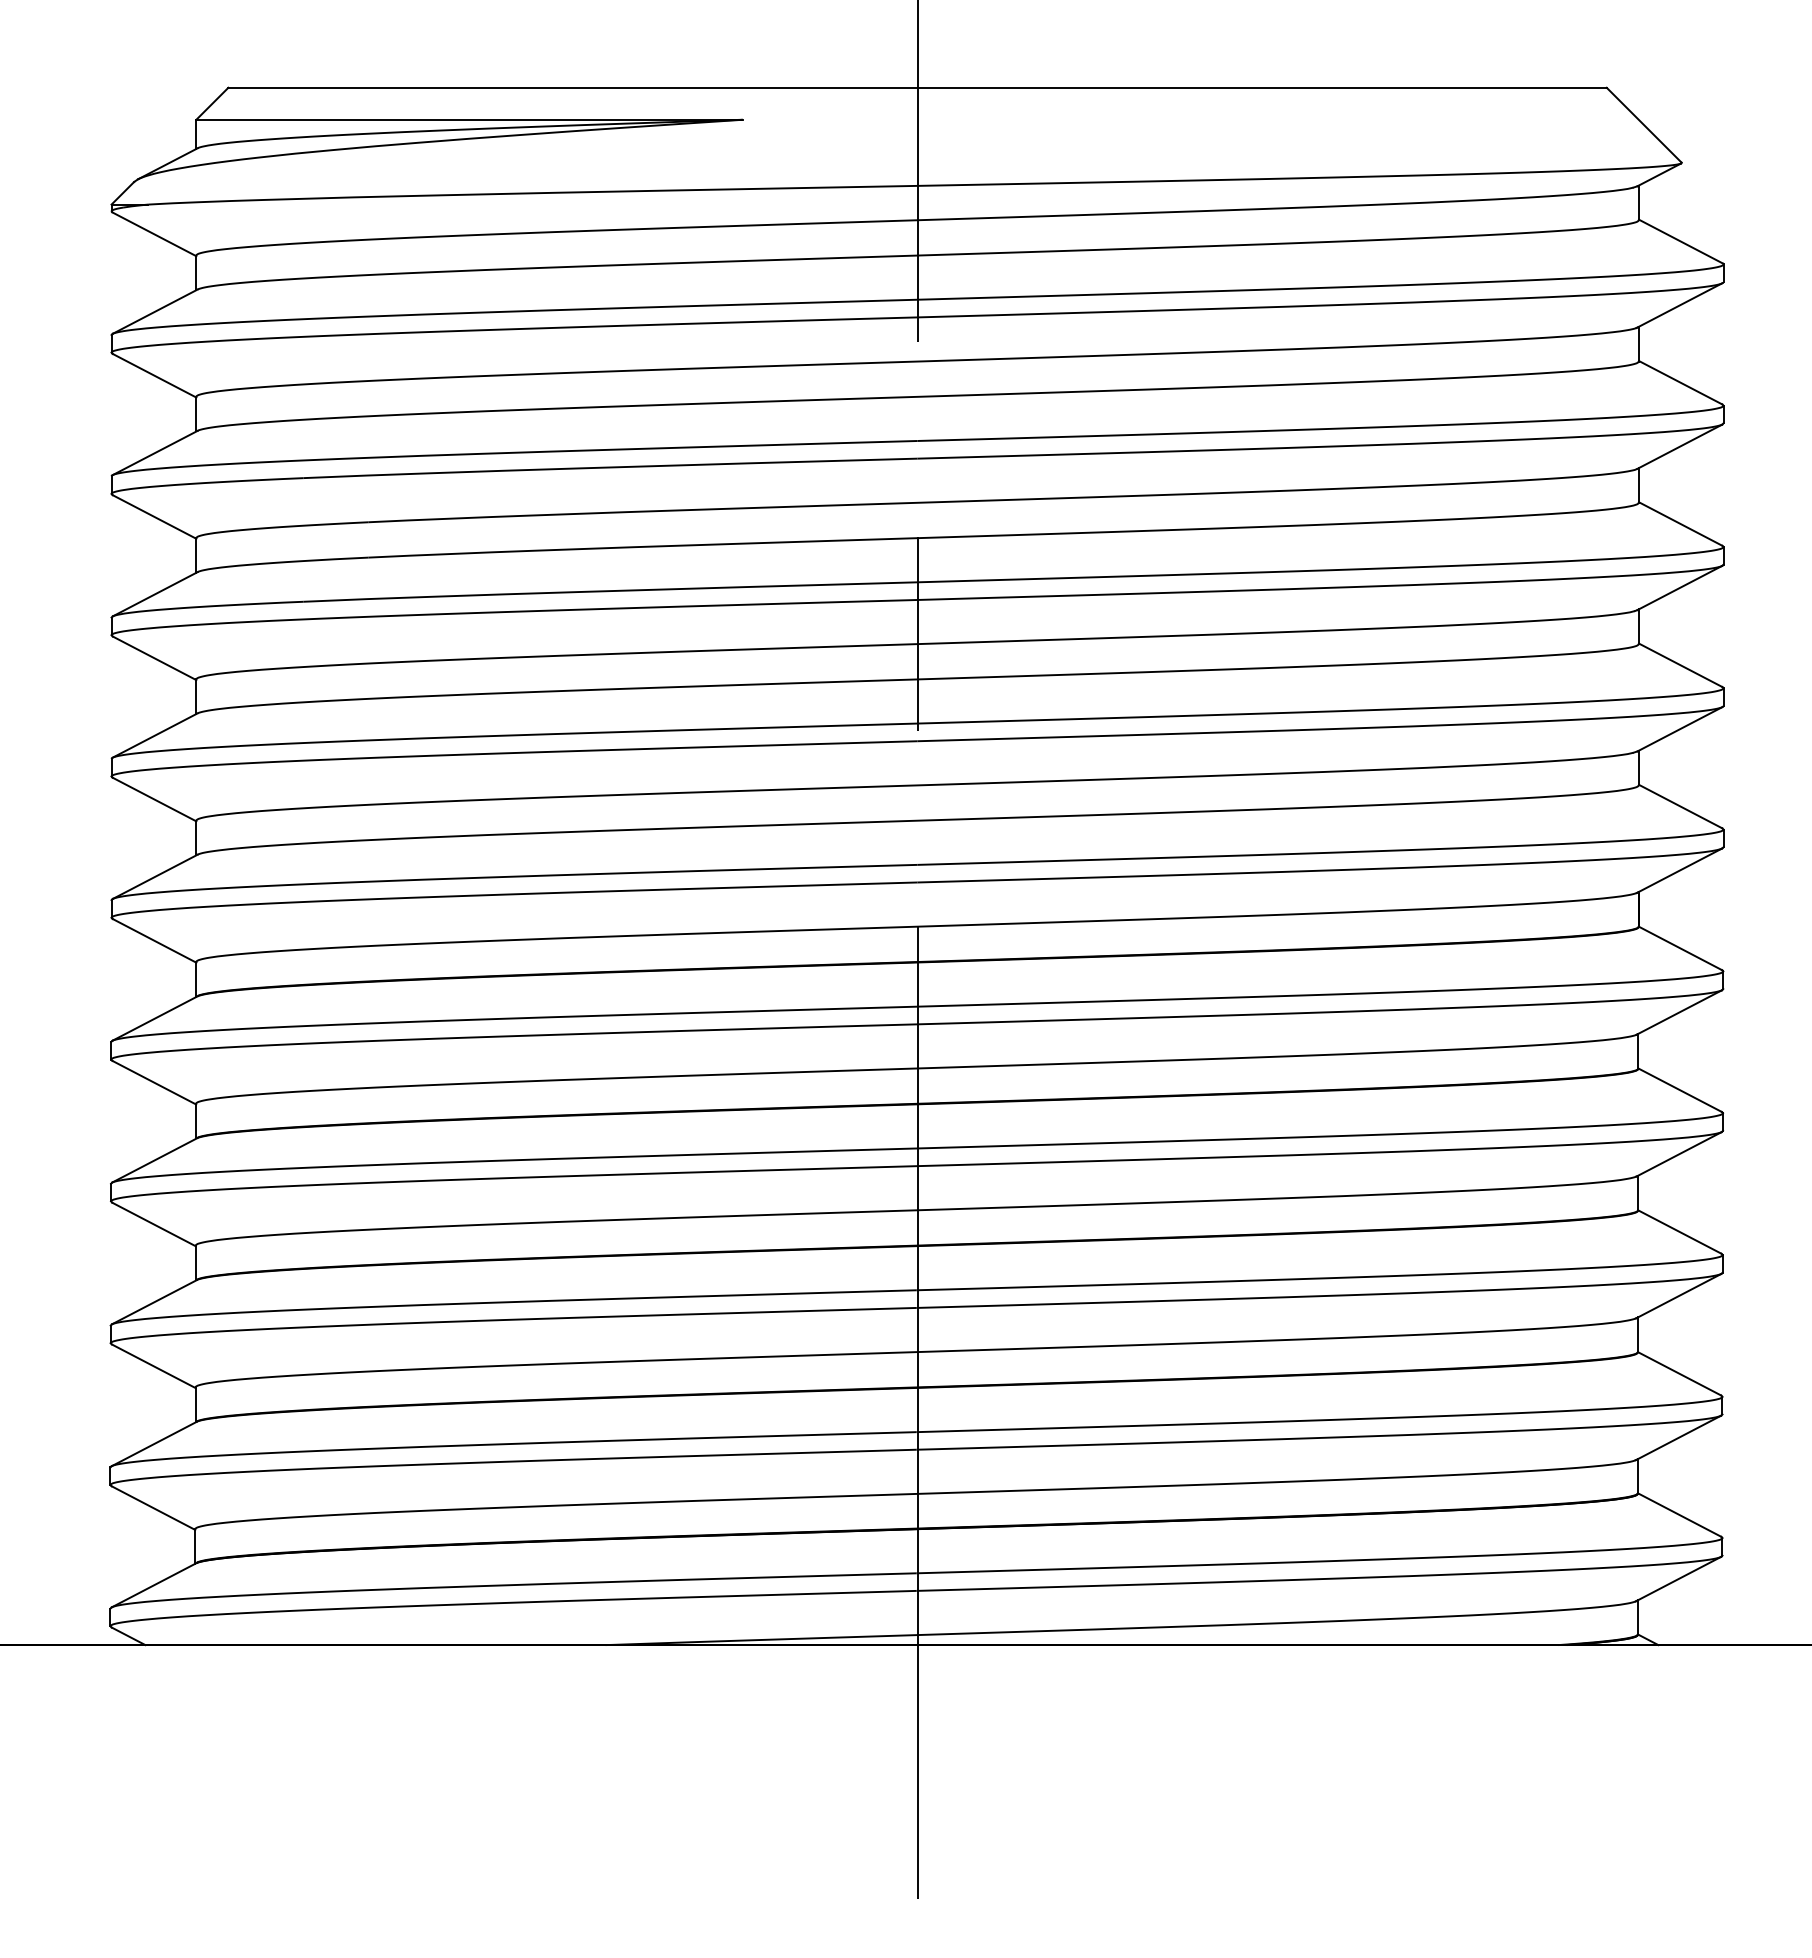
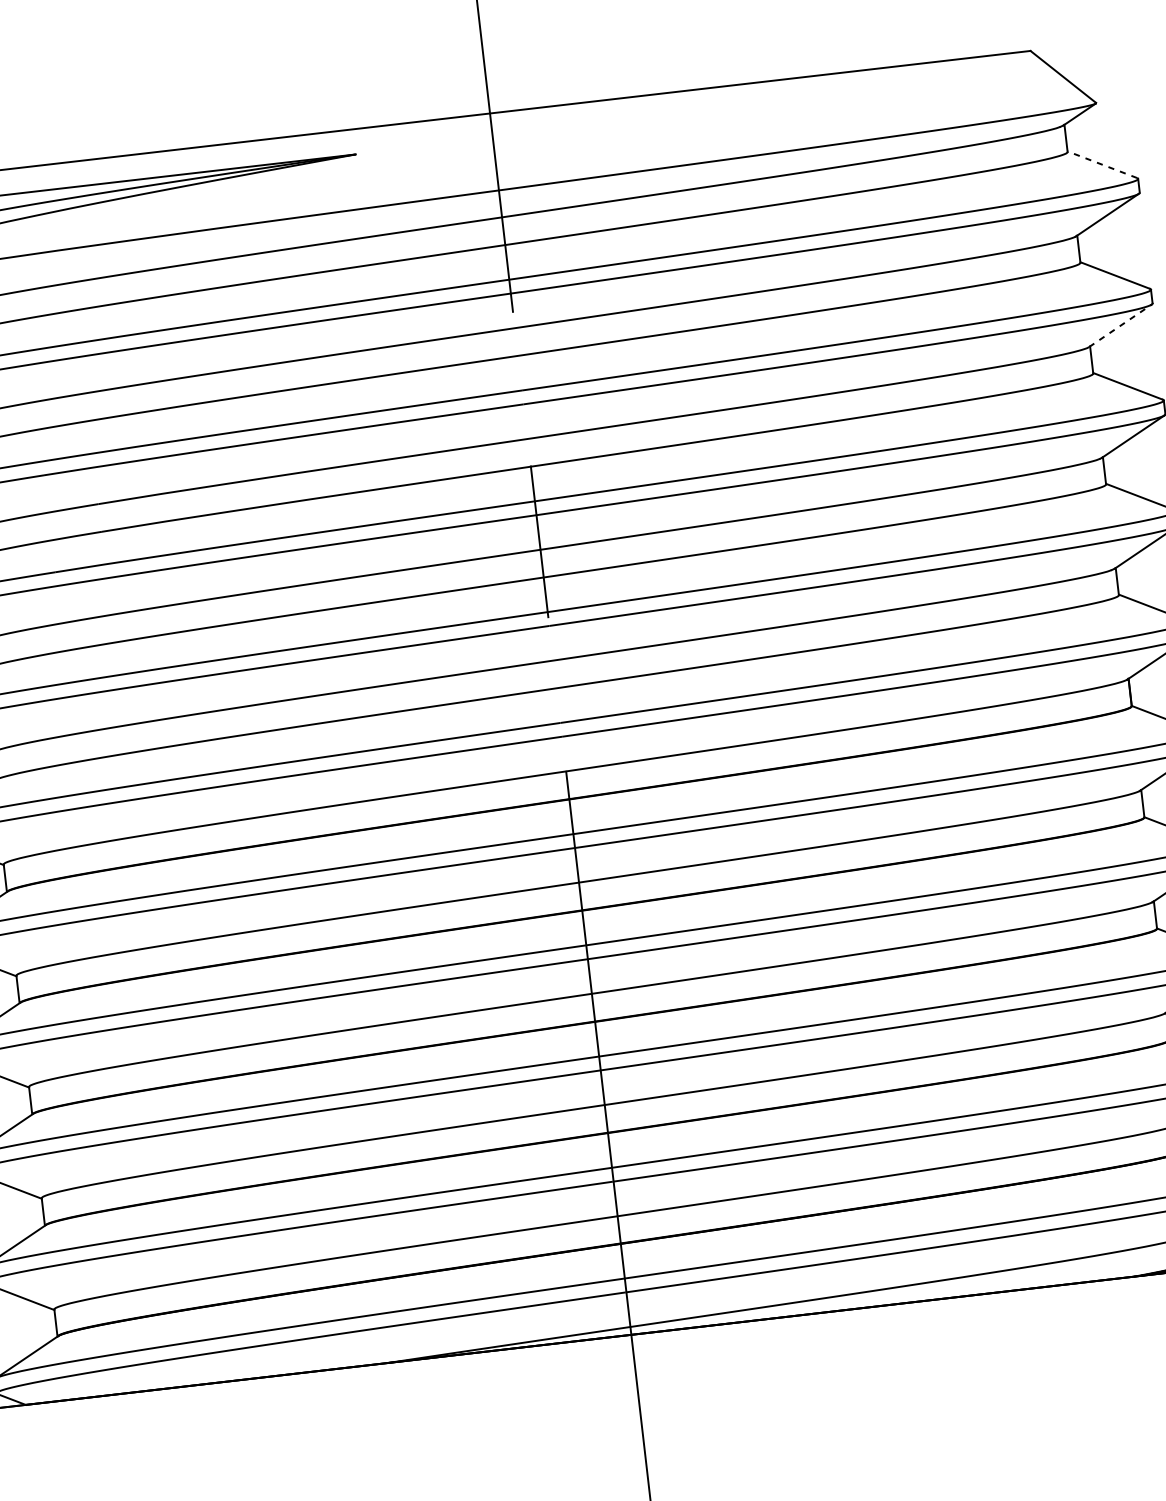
line: (1680, 241) -> (1102, 164), solid -> dashed
line: (1679, 446) -> (1120, 325), solid -> dashed

